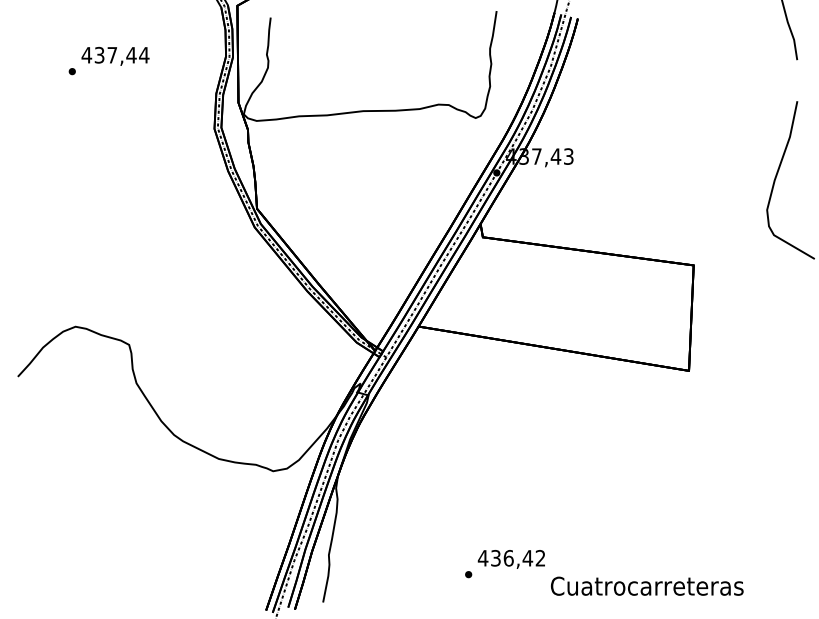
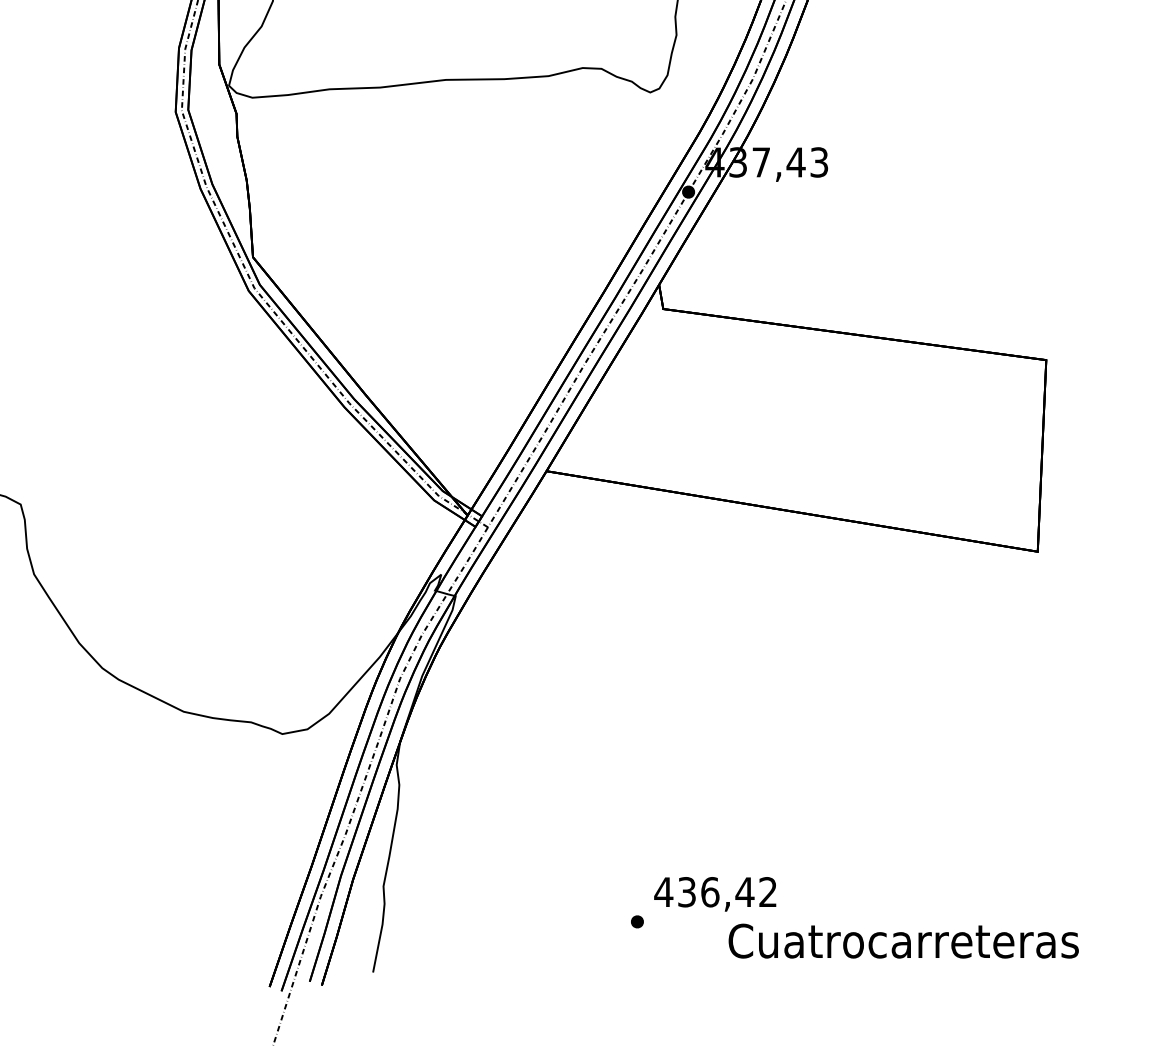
text: (647, 585) -> (904, 939), moved

